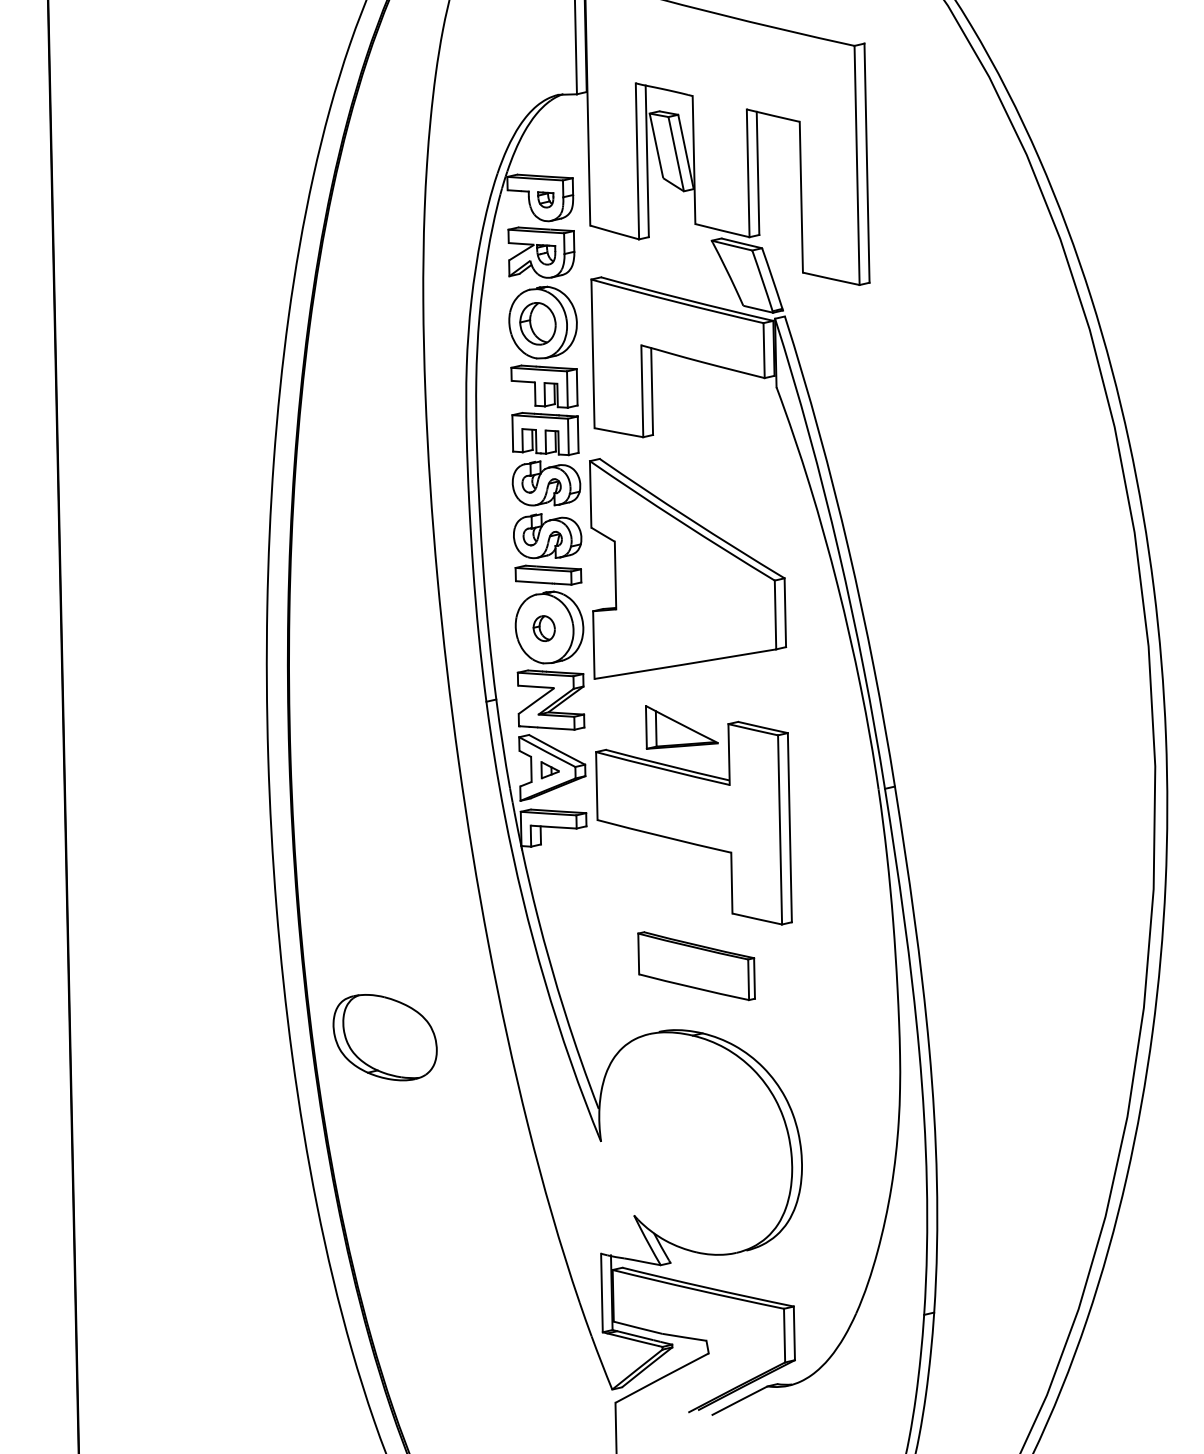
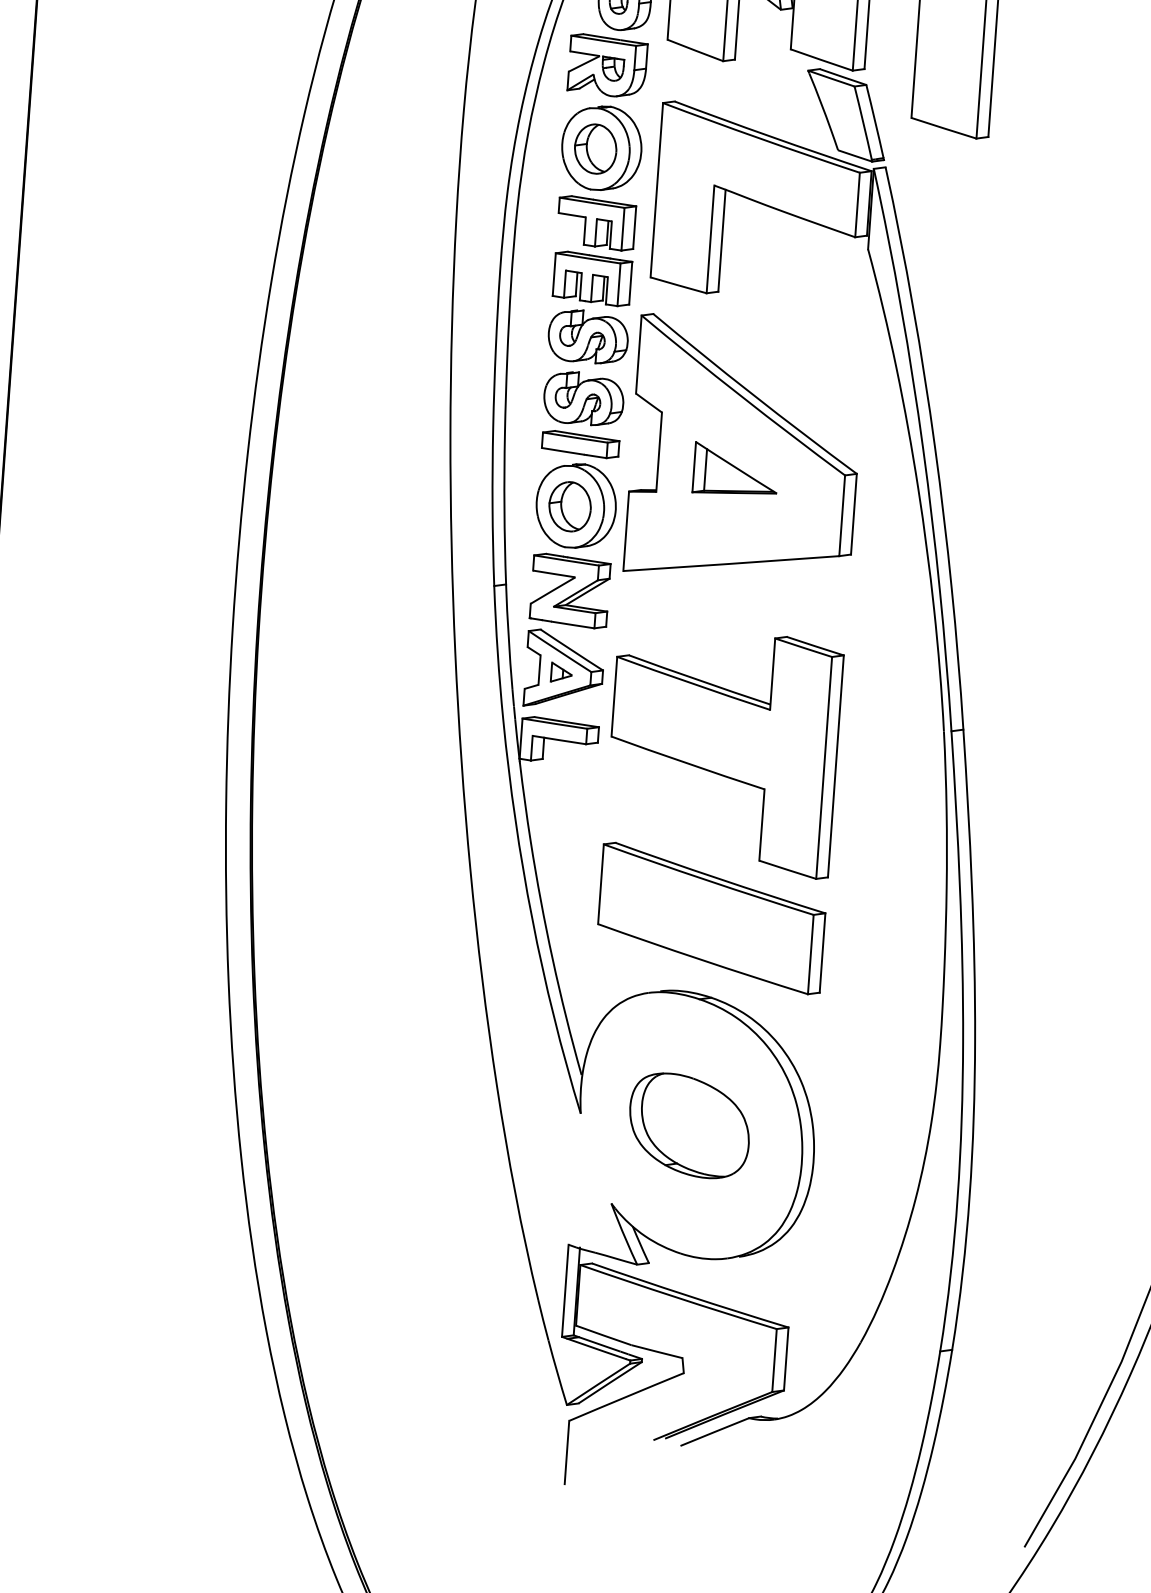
part: (543, 628) -> (569, 506), size x1.67
part: (681, 727) -> (735, 471), moved
part: (696, 965) -> (711, 917), size x1.67
part: (384, 1037) -> (688, 1125), moved

